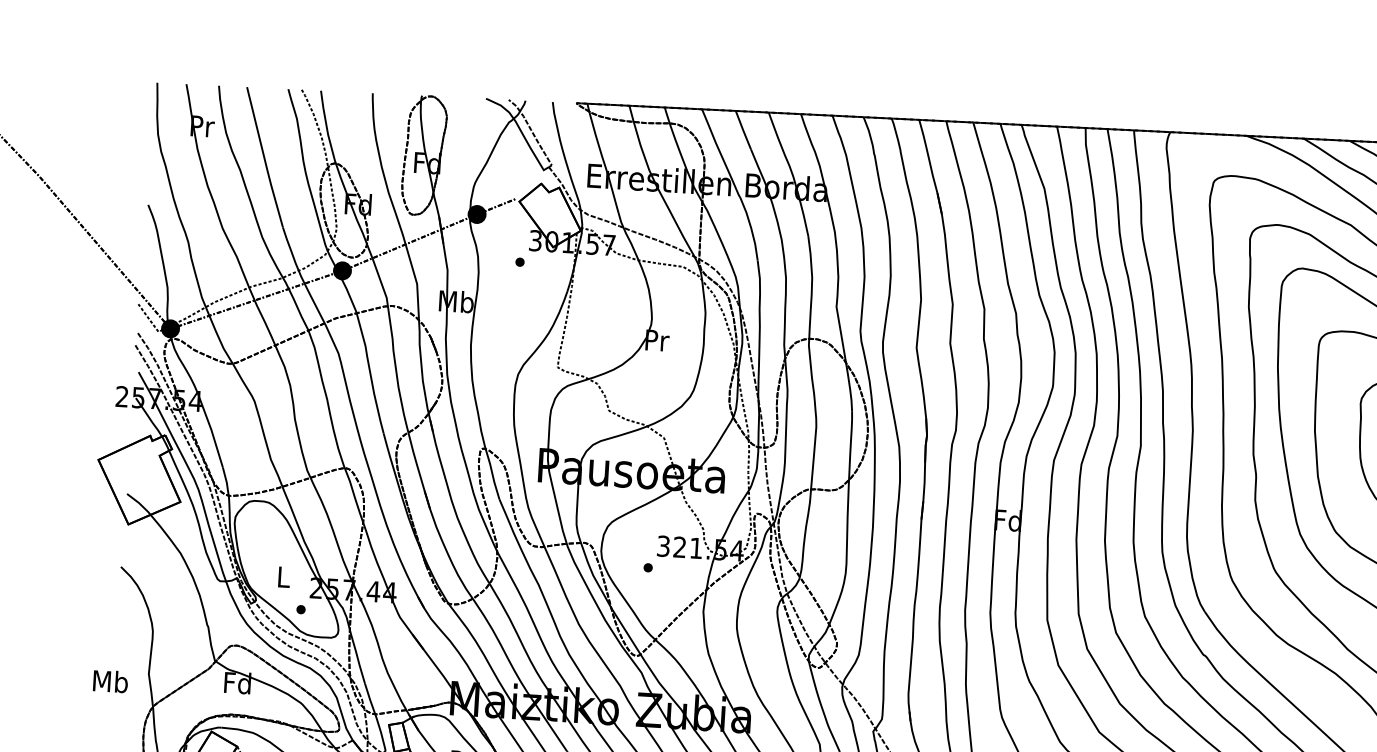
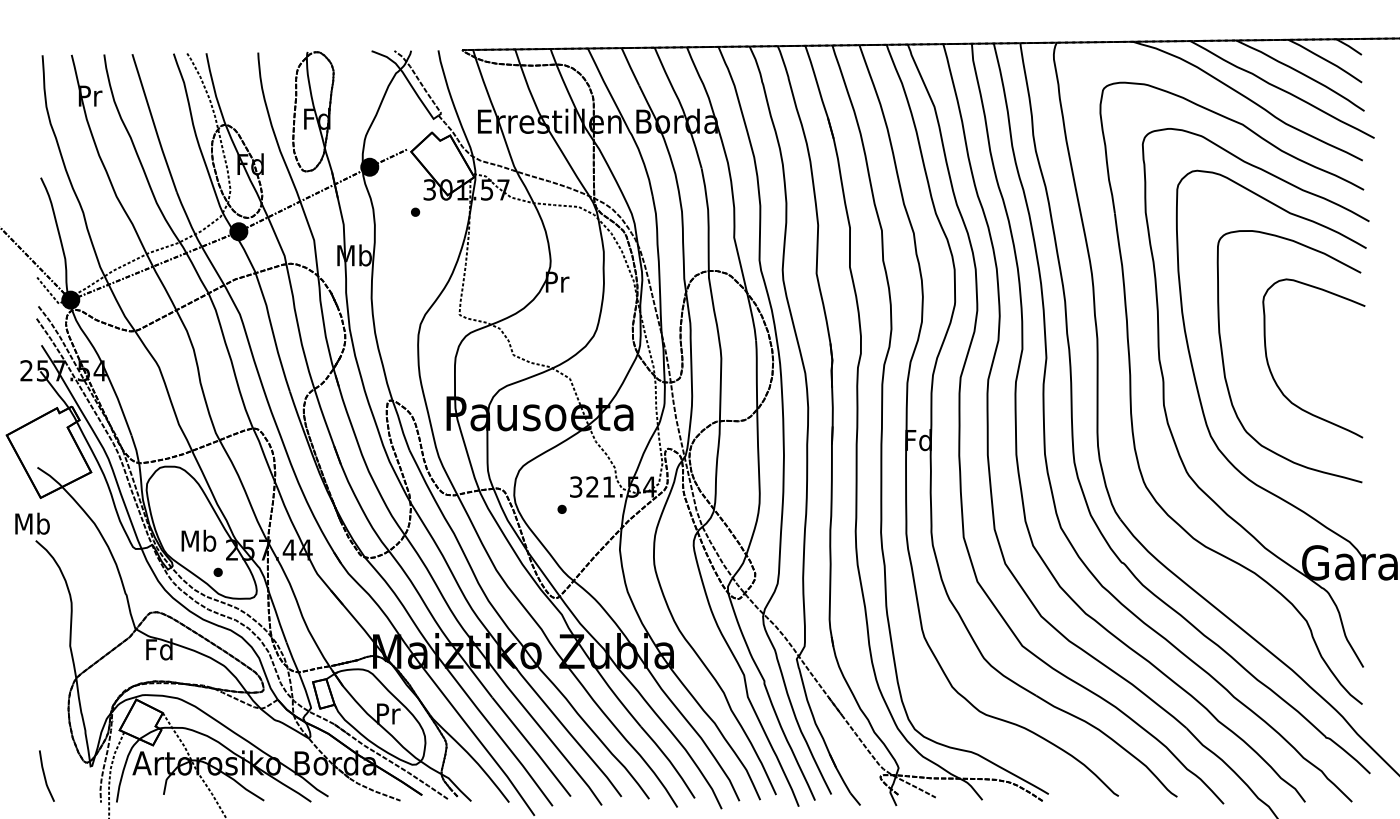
text: (283, 576) -> (198, 540), L -> Mb
text: (110, 681) -> (32, 523), moved

